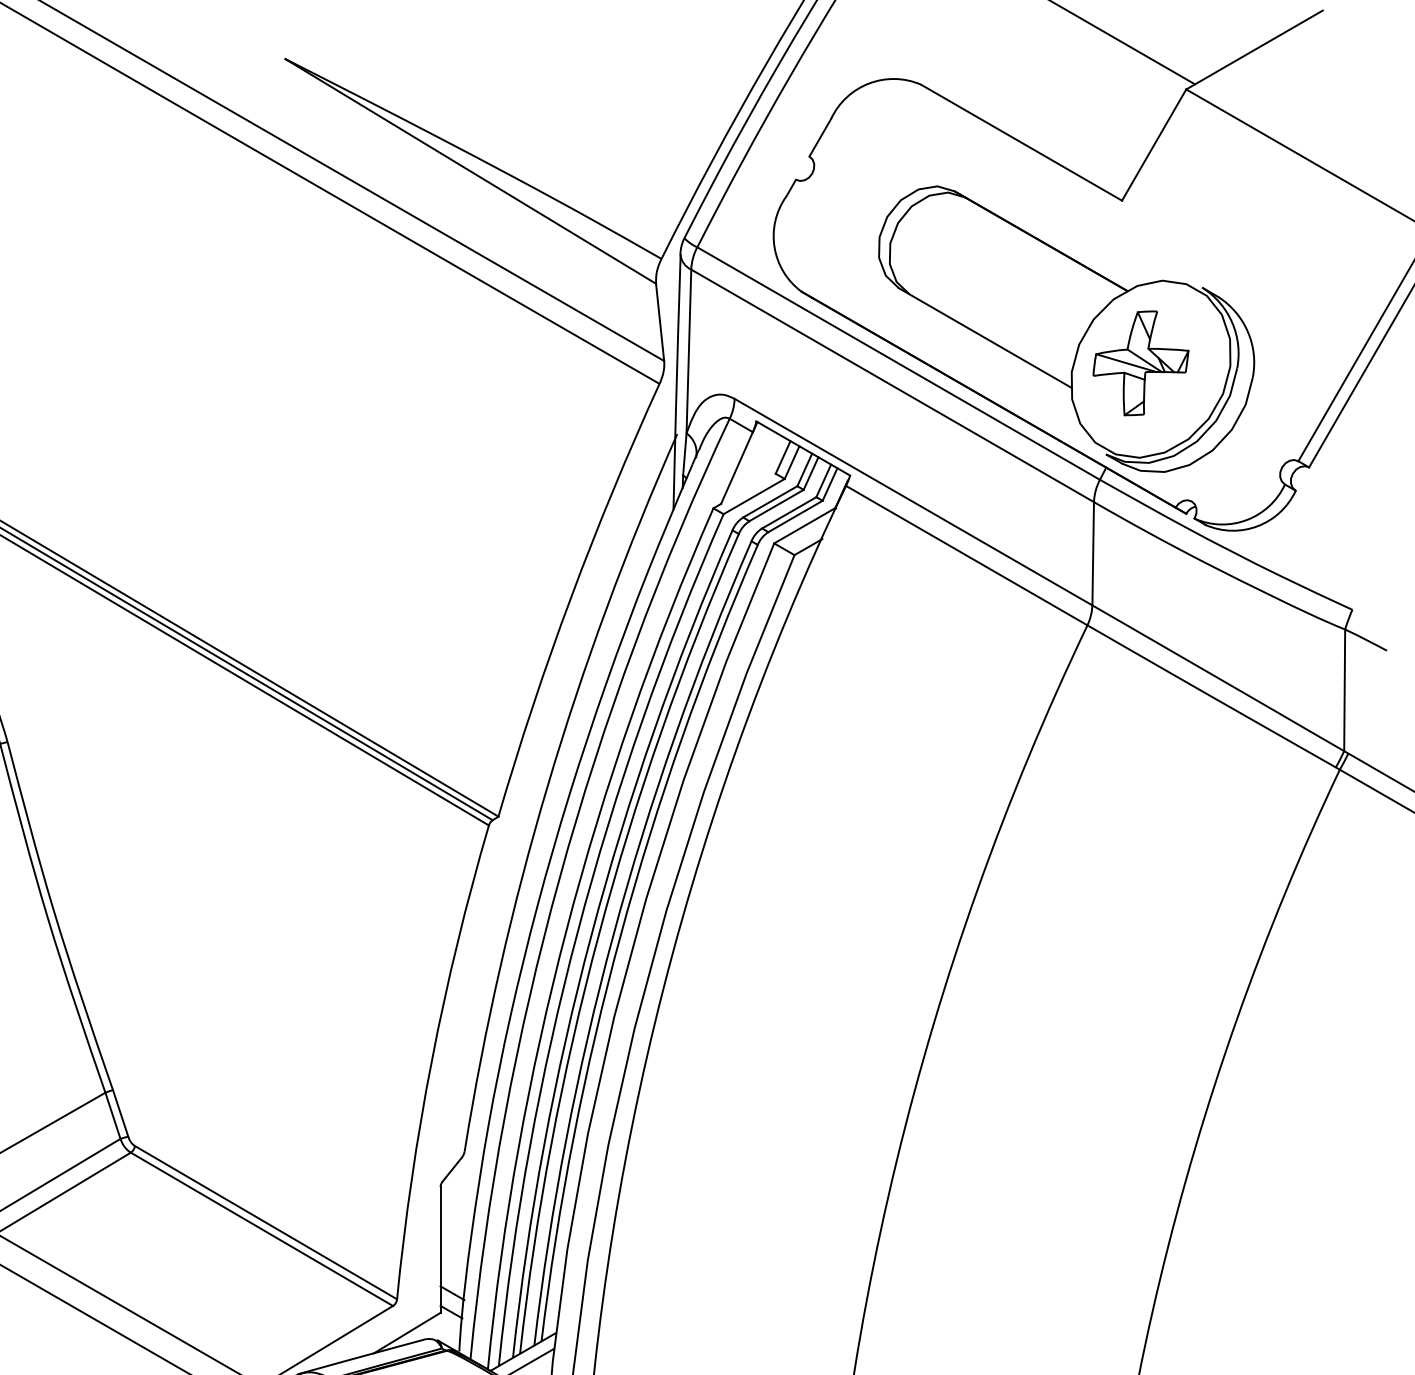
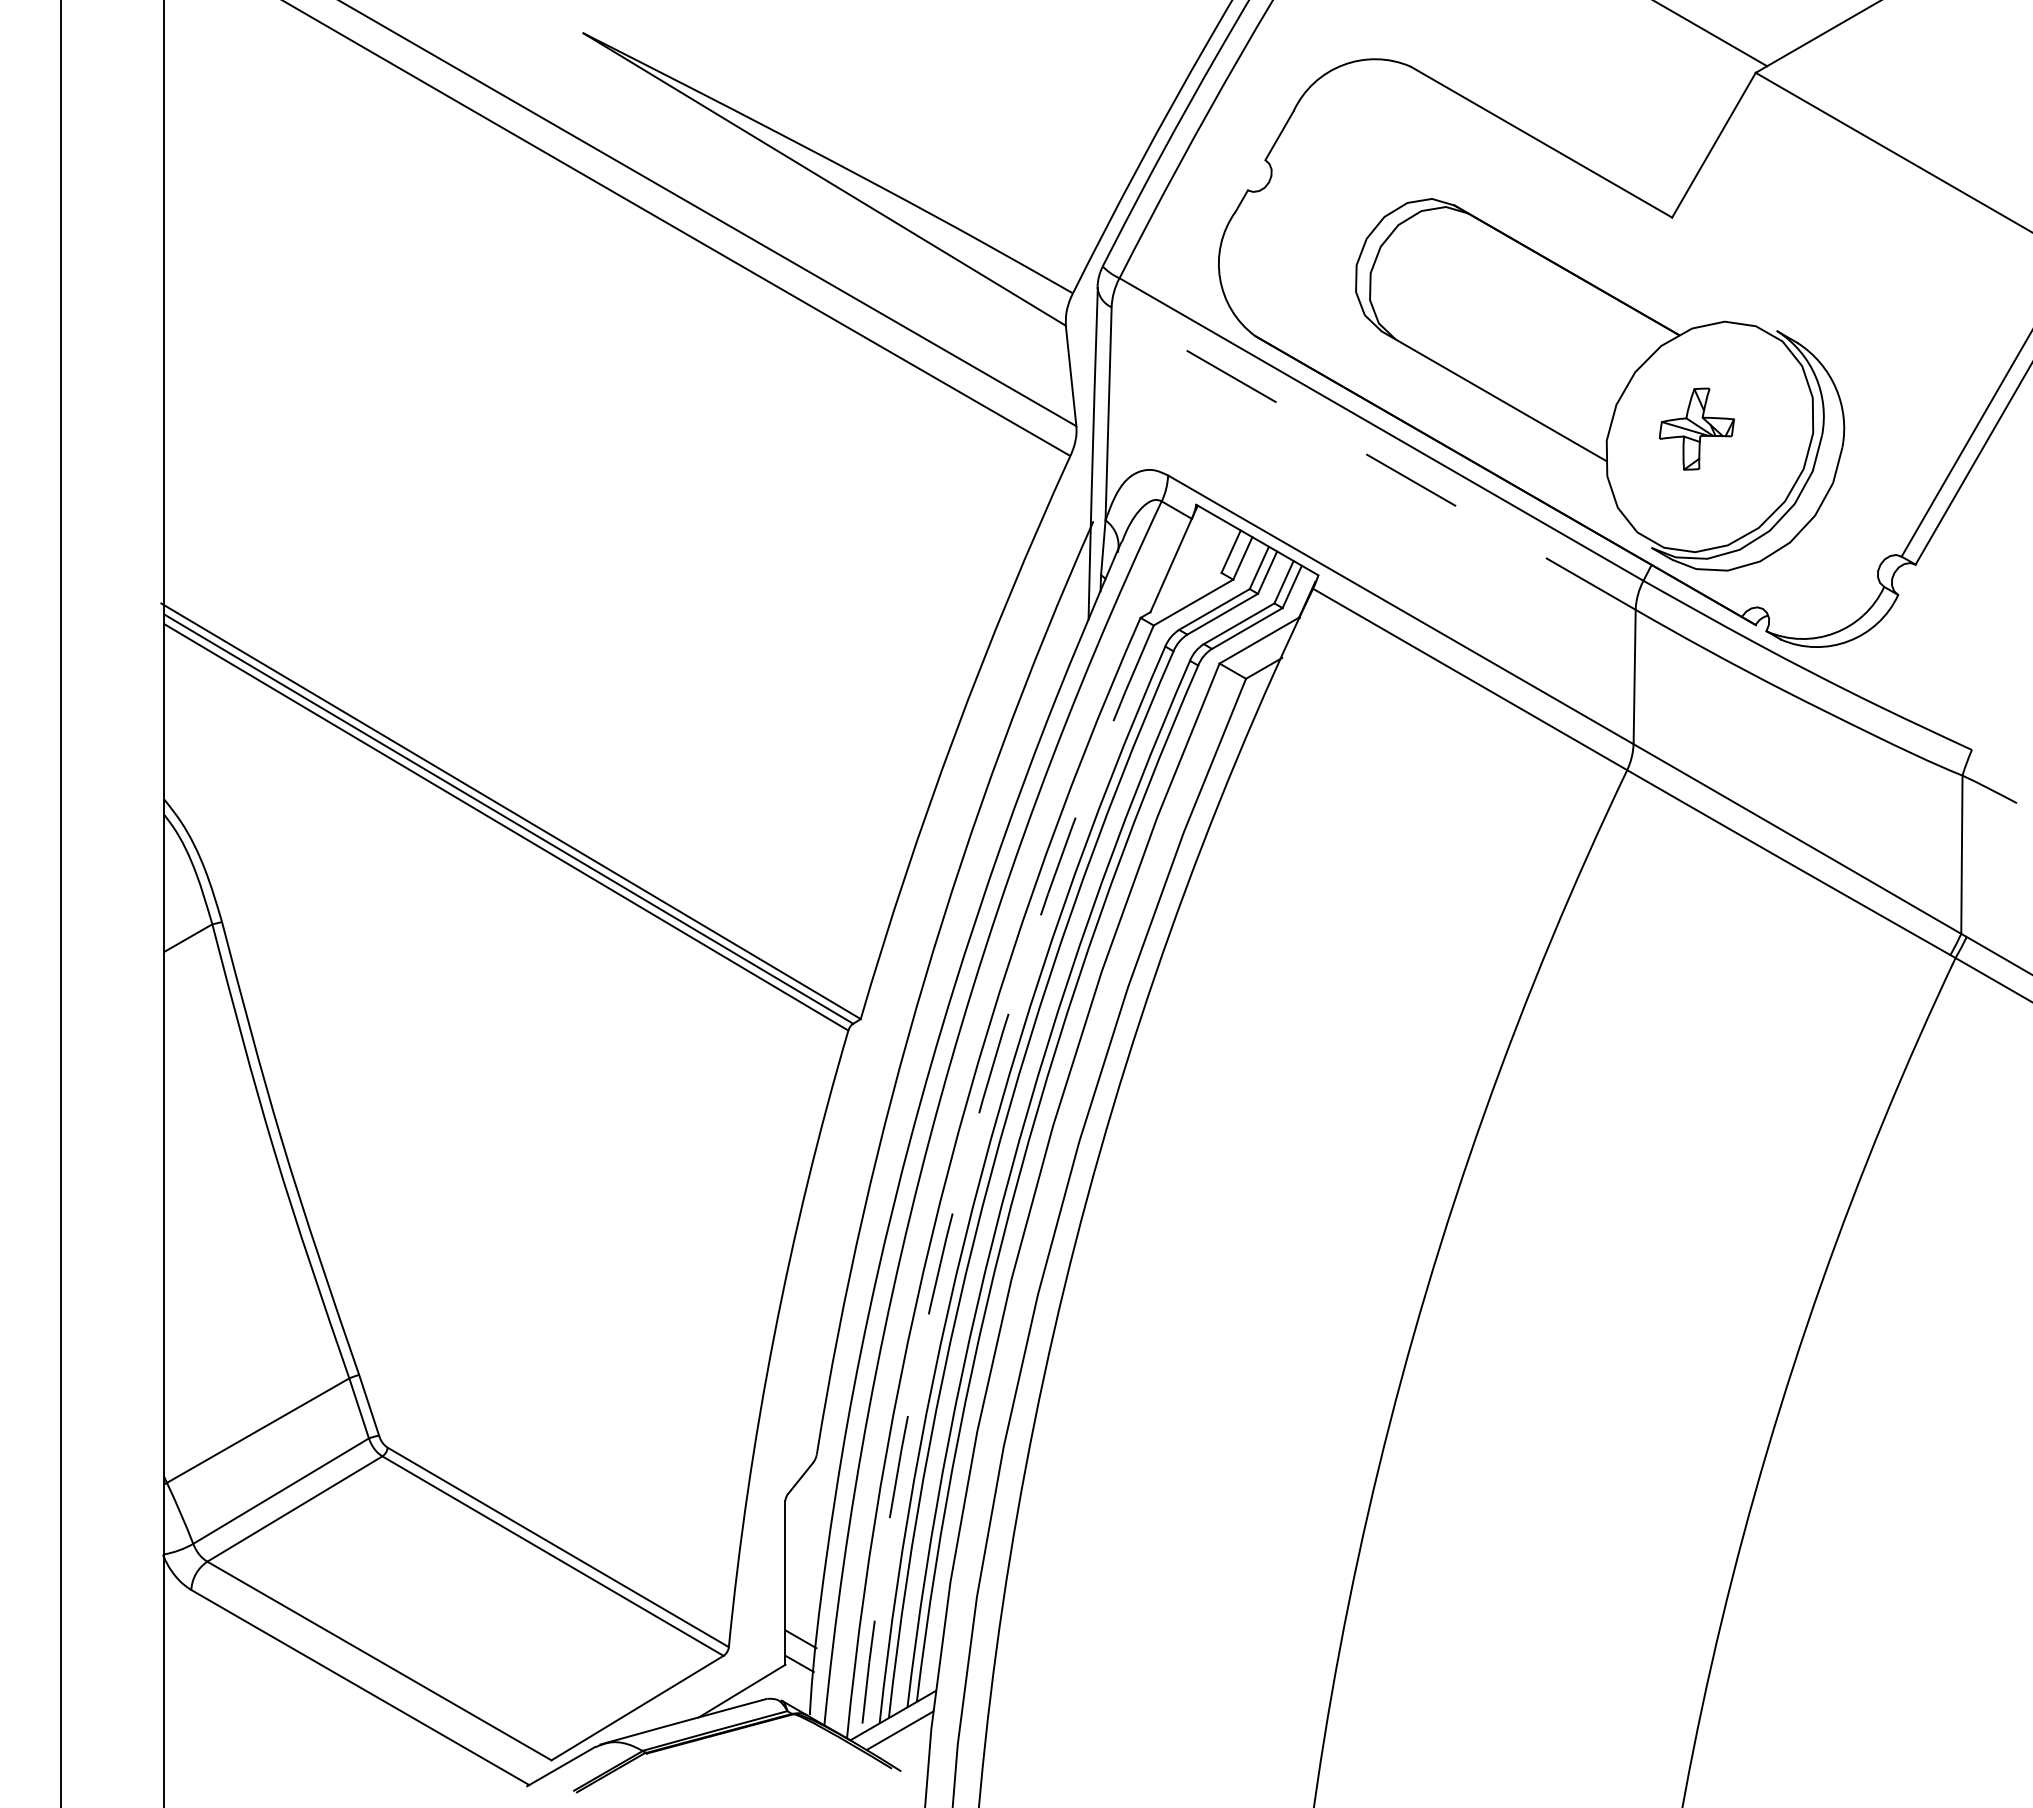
part: (1140, 362) -> (1696, 428), size x0.6
line: (892, 385) -> (1373, 458), solid -> dashed
arc: (578, 931) -> (964, 1168), solid -> dashed

